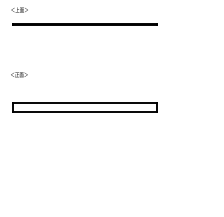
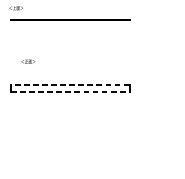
text: (19, 74) -> (28, 61), moved
line: (84, 103) -> (69, 85), solid -> dashed
line: (84, 111) -> (69, 91), solid -> dashed

